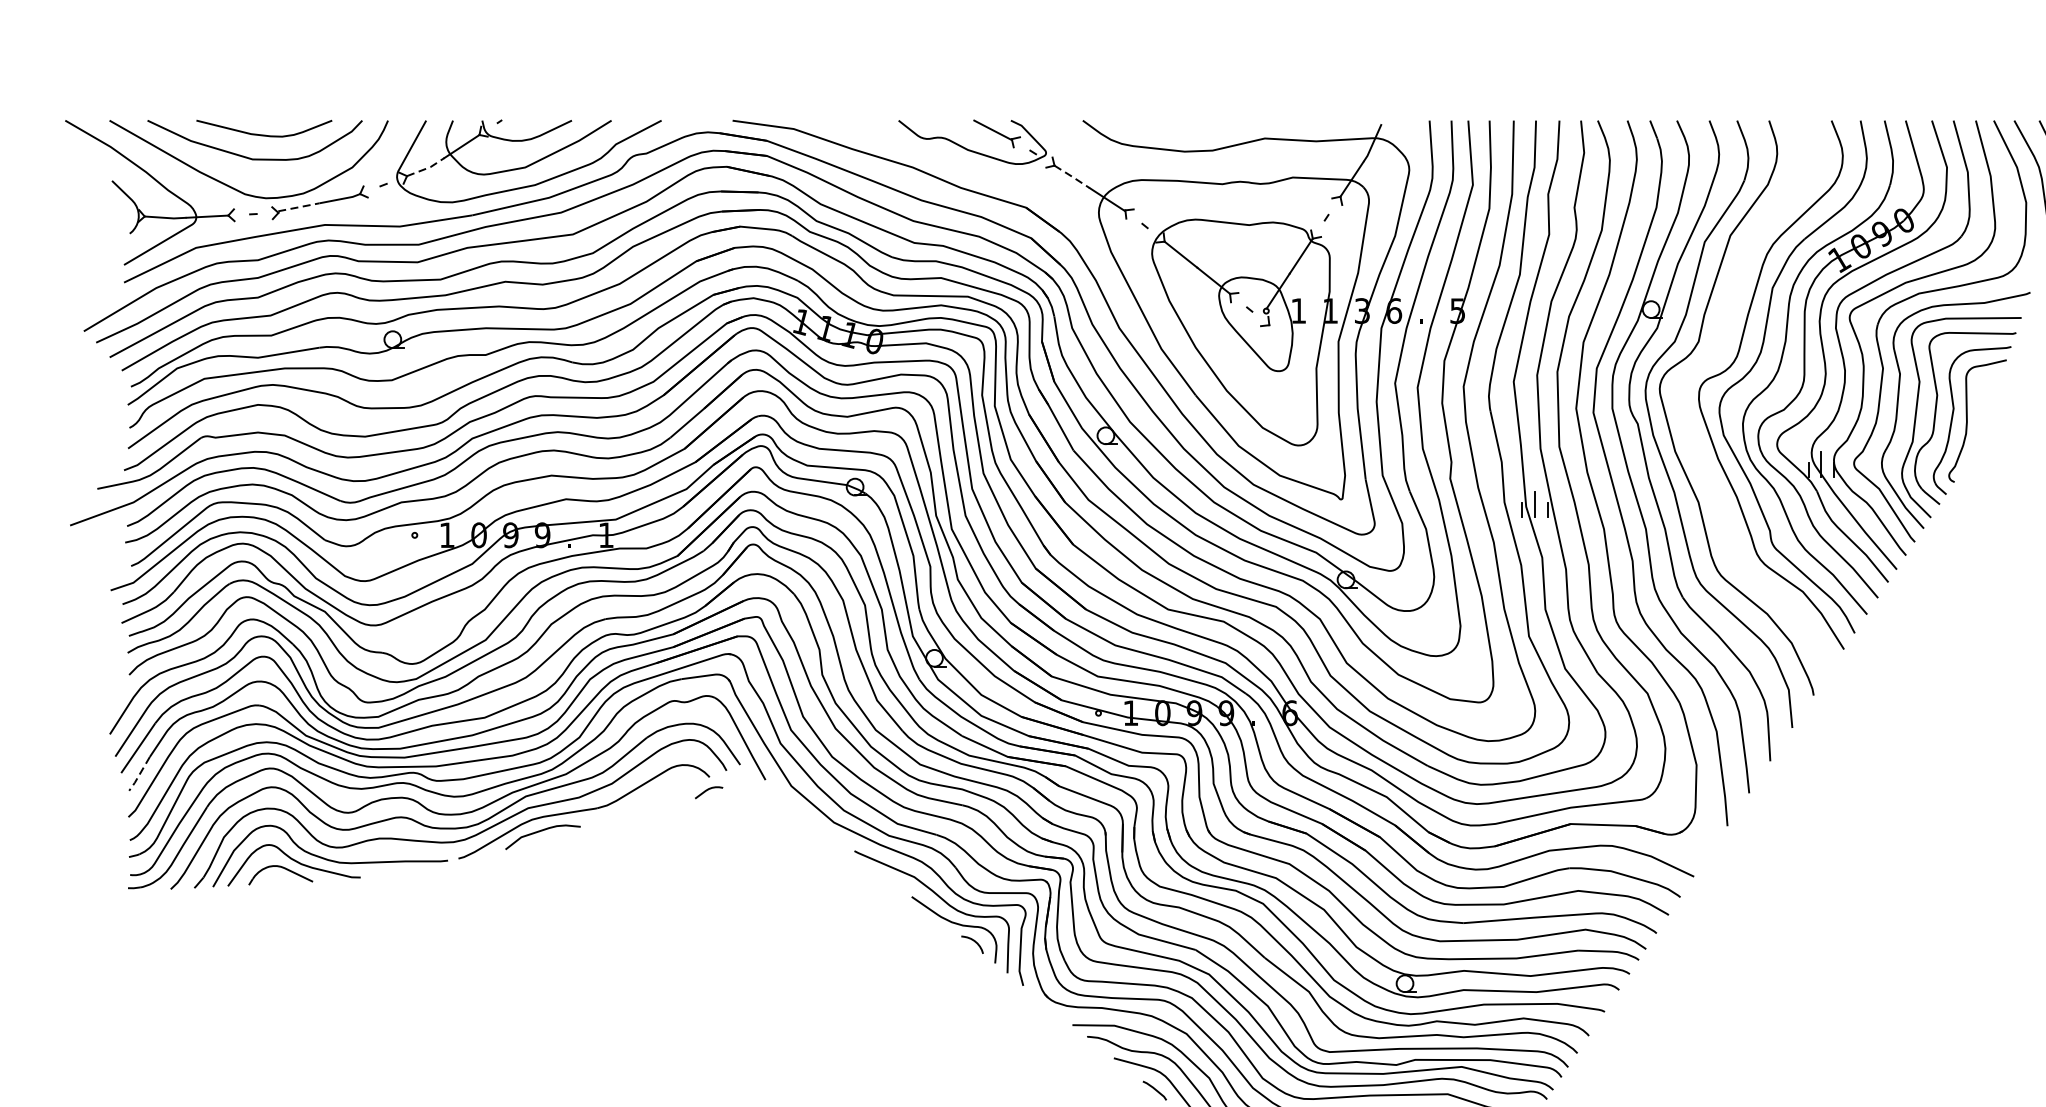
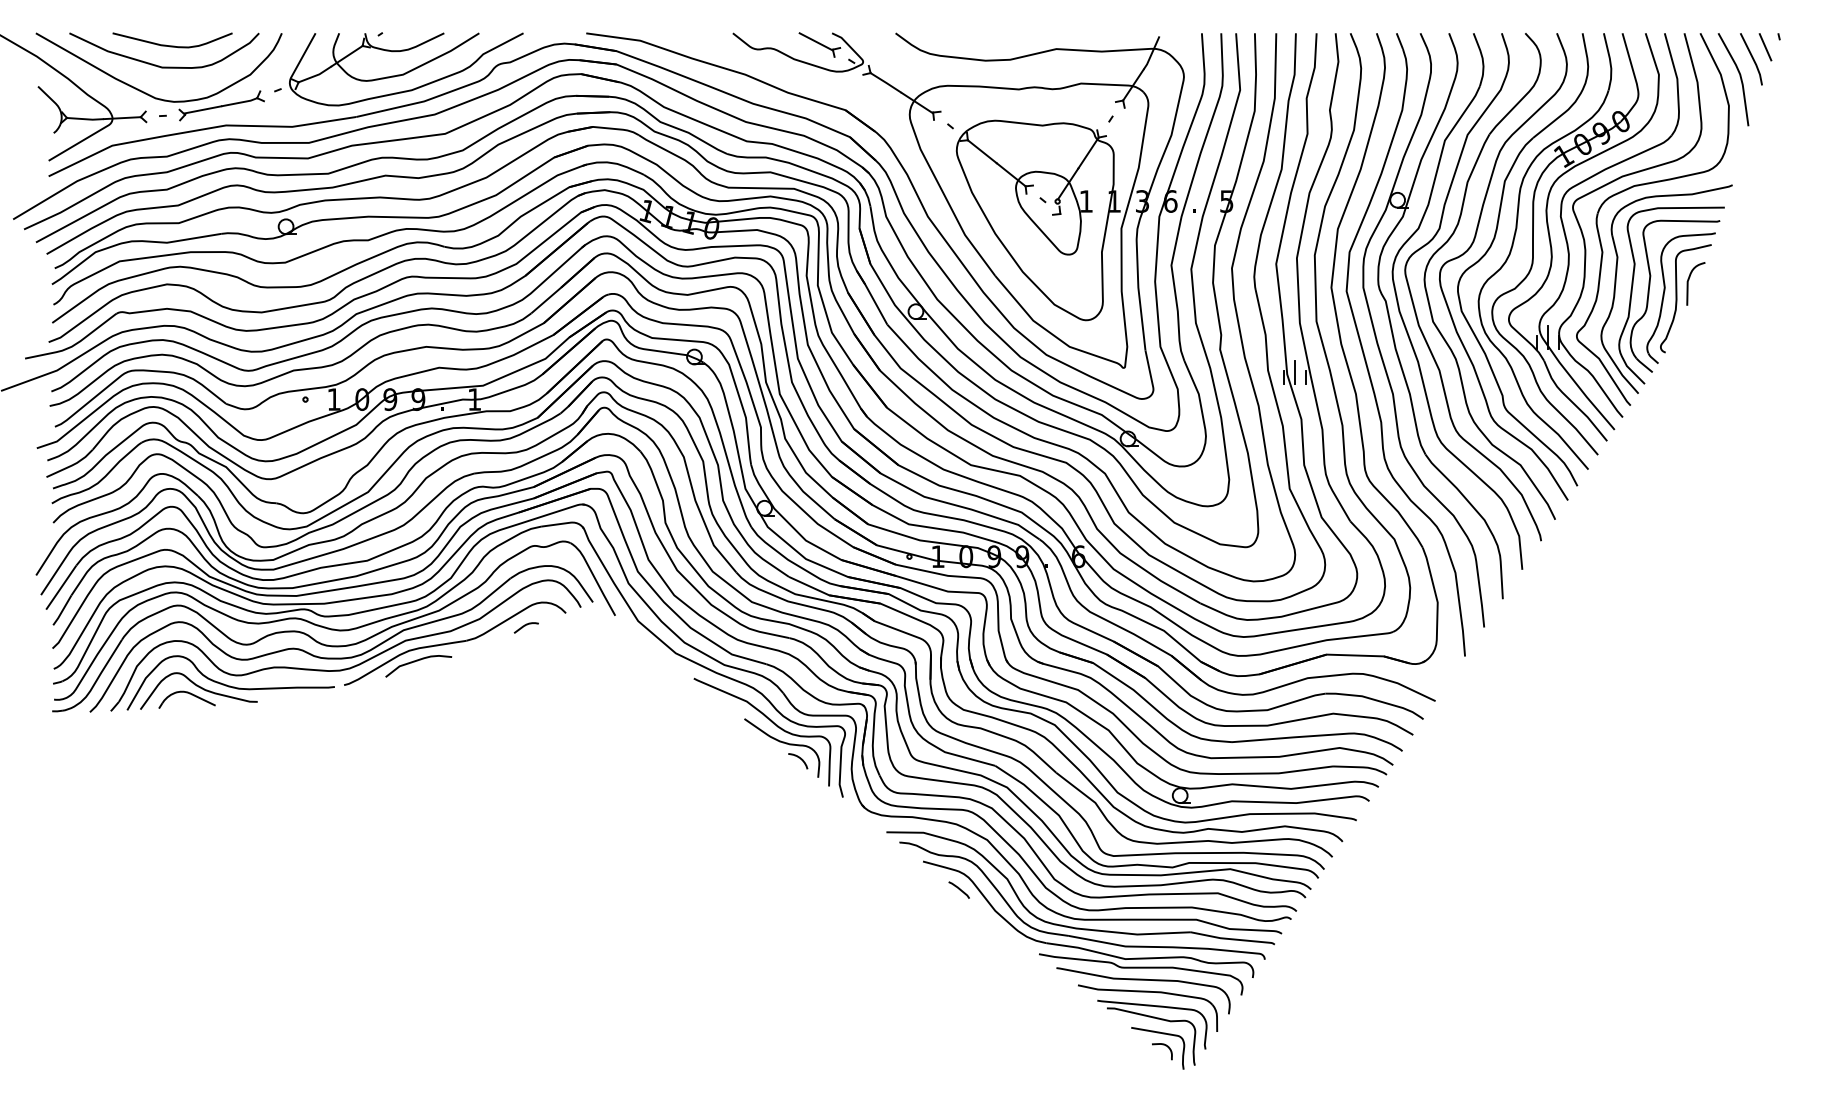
line: (427, 168) -> (316, 75), dashed -> solid
line: (1072, 177) -> (886, 83), dashed -> solid
line: (299, 206) -> (203, 109), dashed -> solid
part: (1709, 355) -> (1449, 240), added
curve: (1981, 400) -> (1689, 280), added
line: (139, 775) -> (62, 611), dashed -> solid
curve: (708, 791) -> (525, 626), moved

